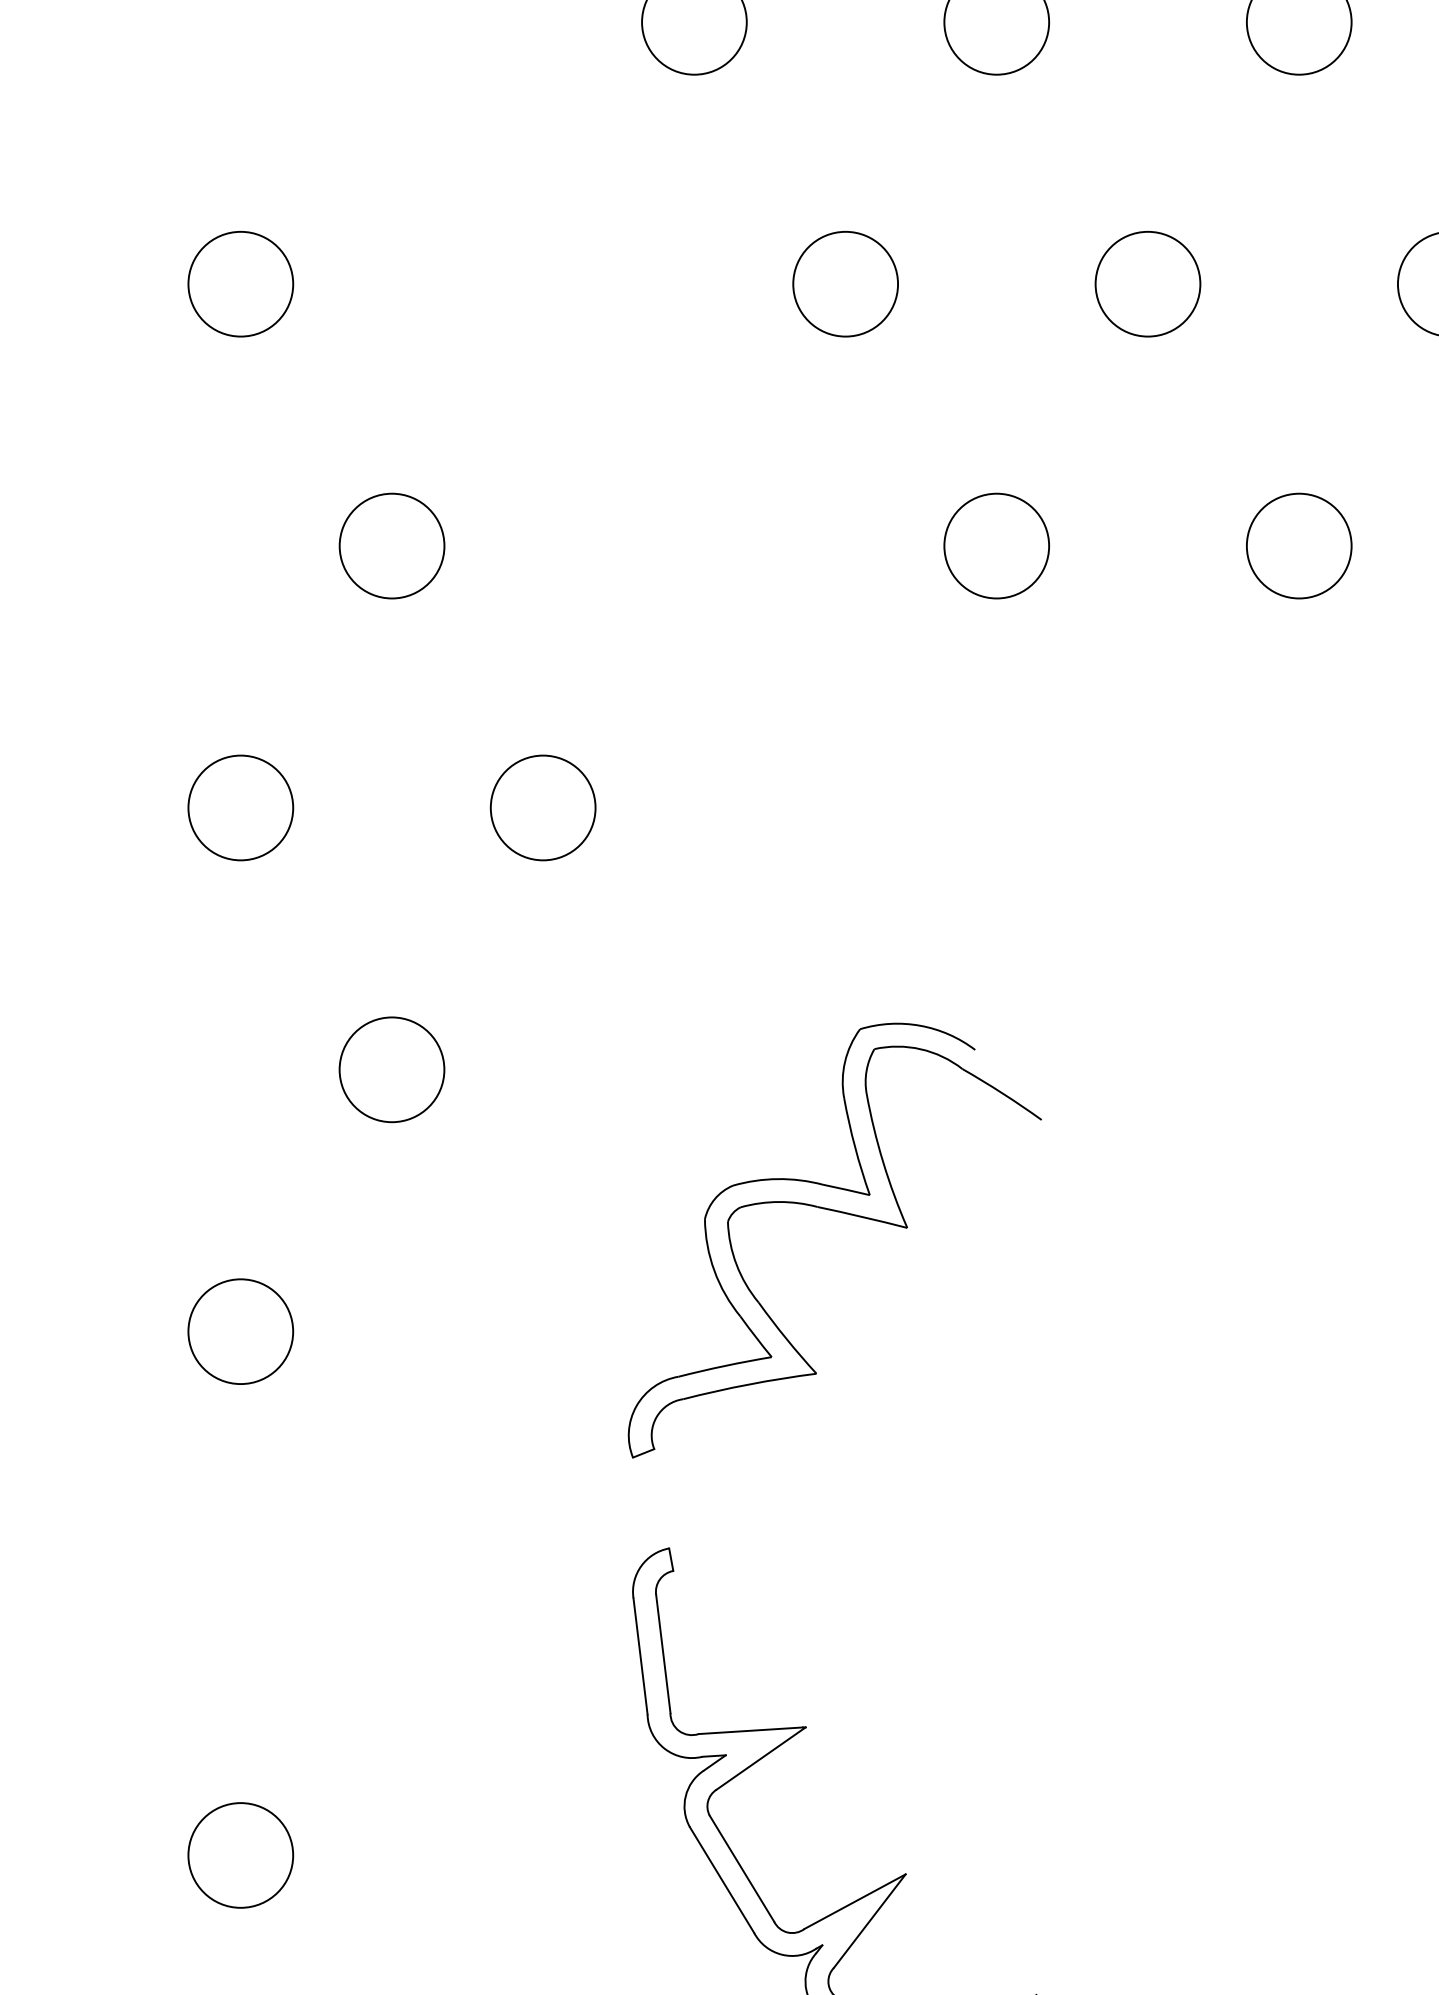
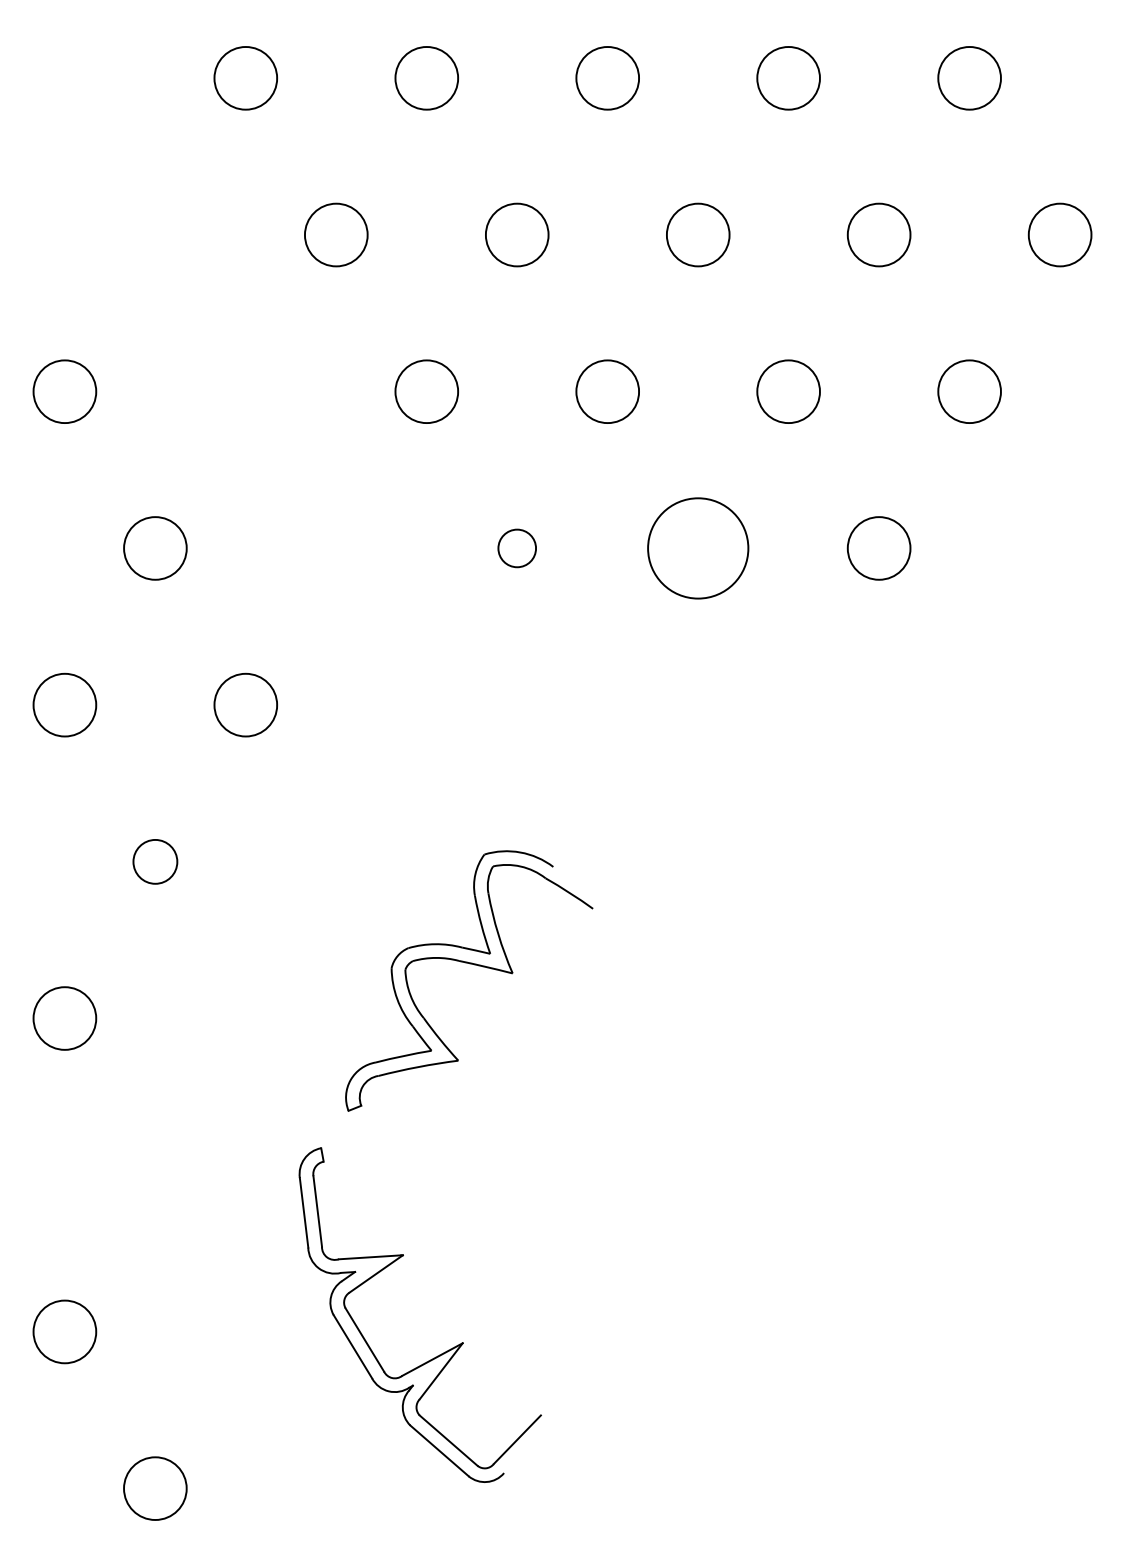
circle: (995, 546) -> (516, 548), size x0.6
circle: (1298, 546) -> (697, 548), size x1.6
circle: (392, 1069) -> (155, 861), size x0.7
part: (843, 1214) -> (474, 965), moved

